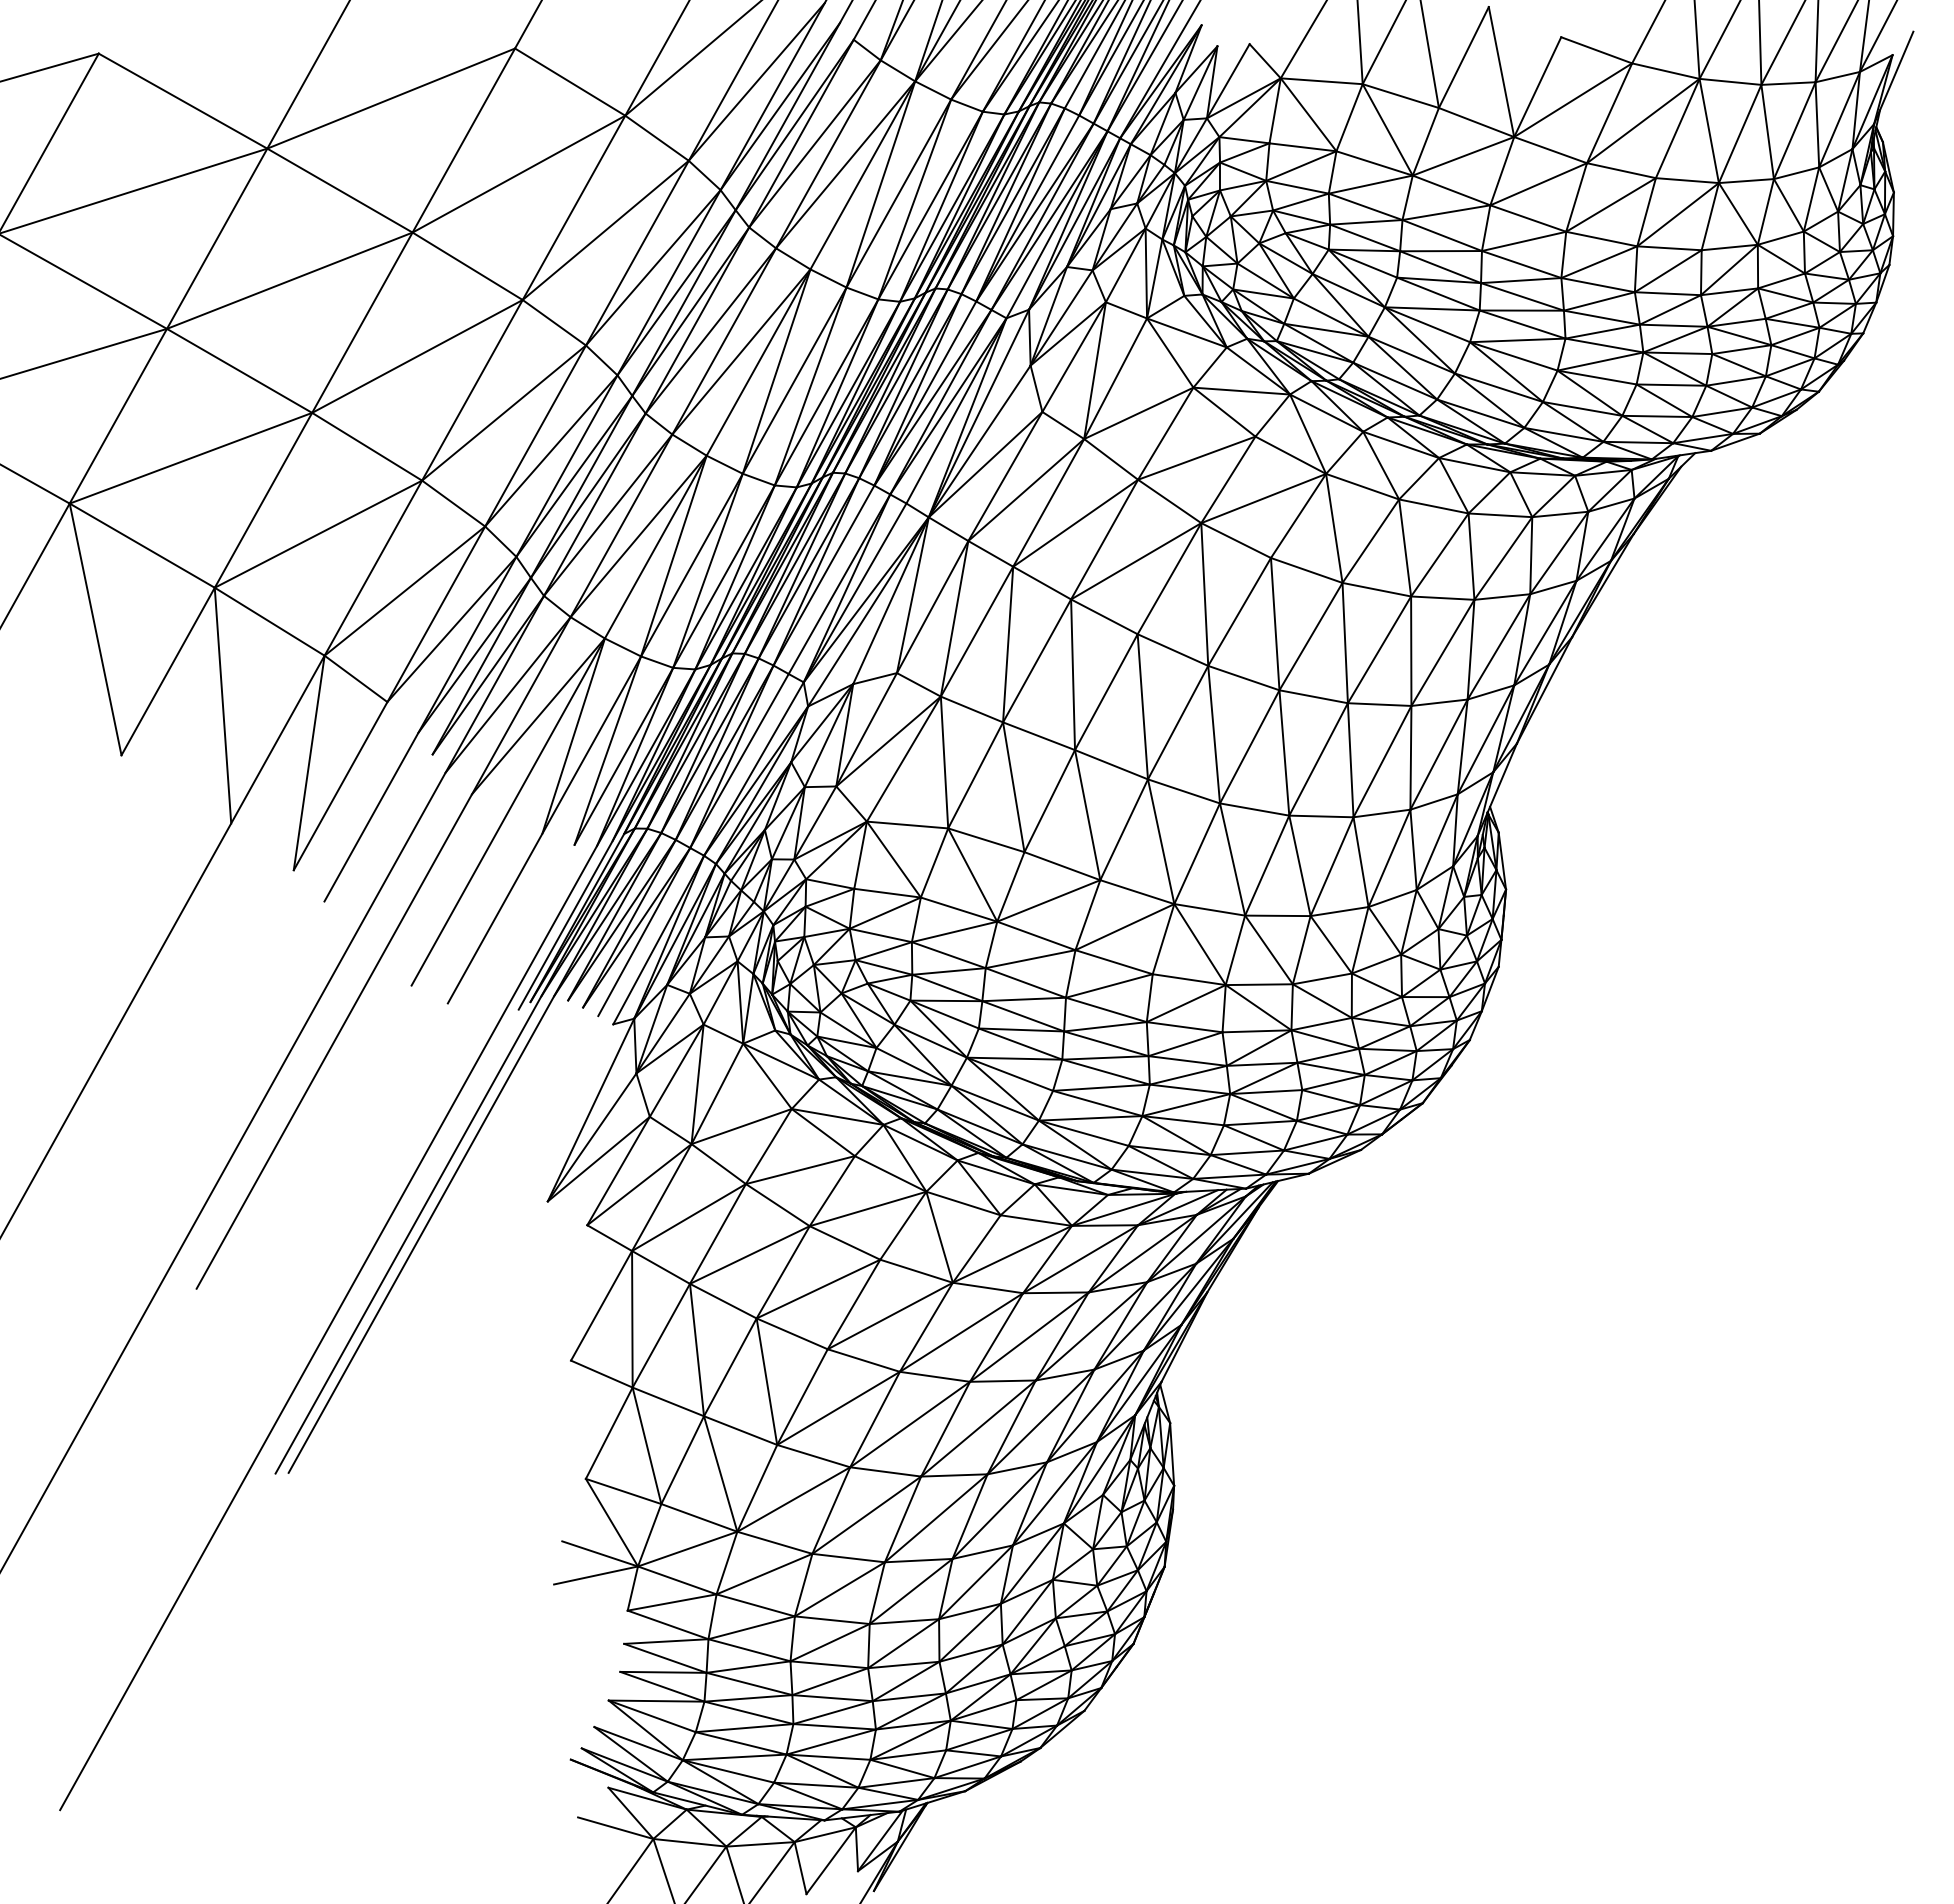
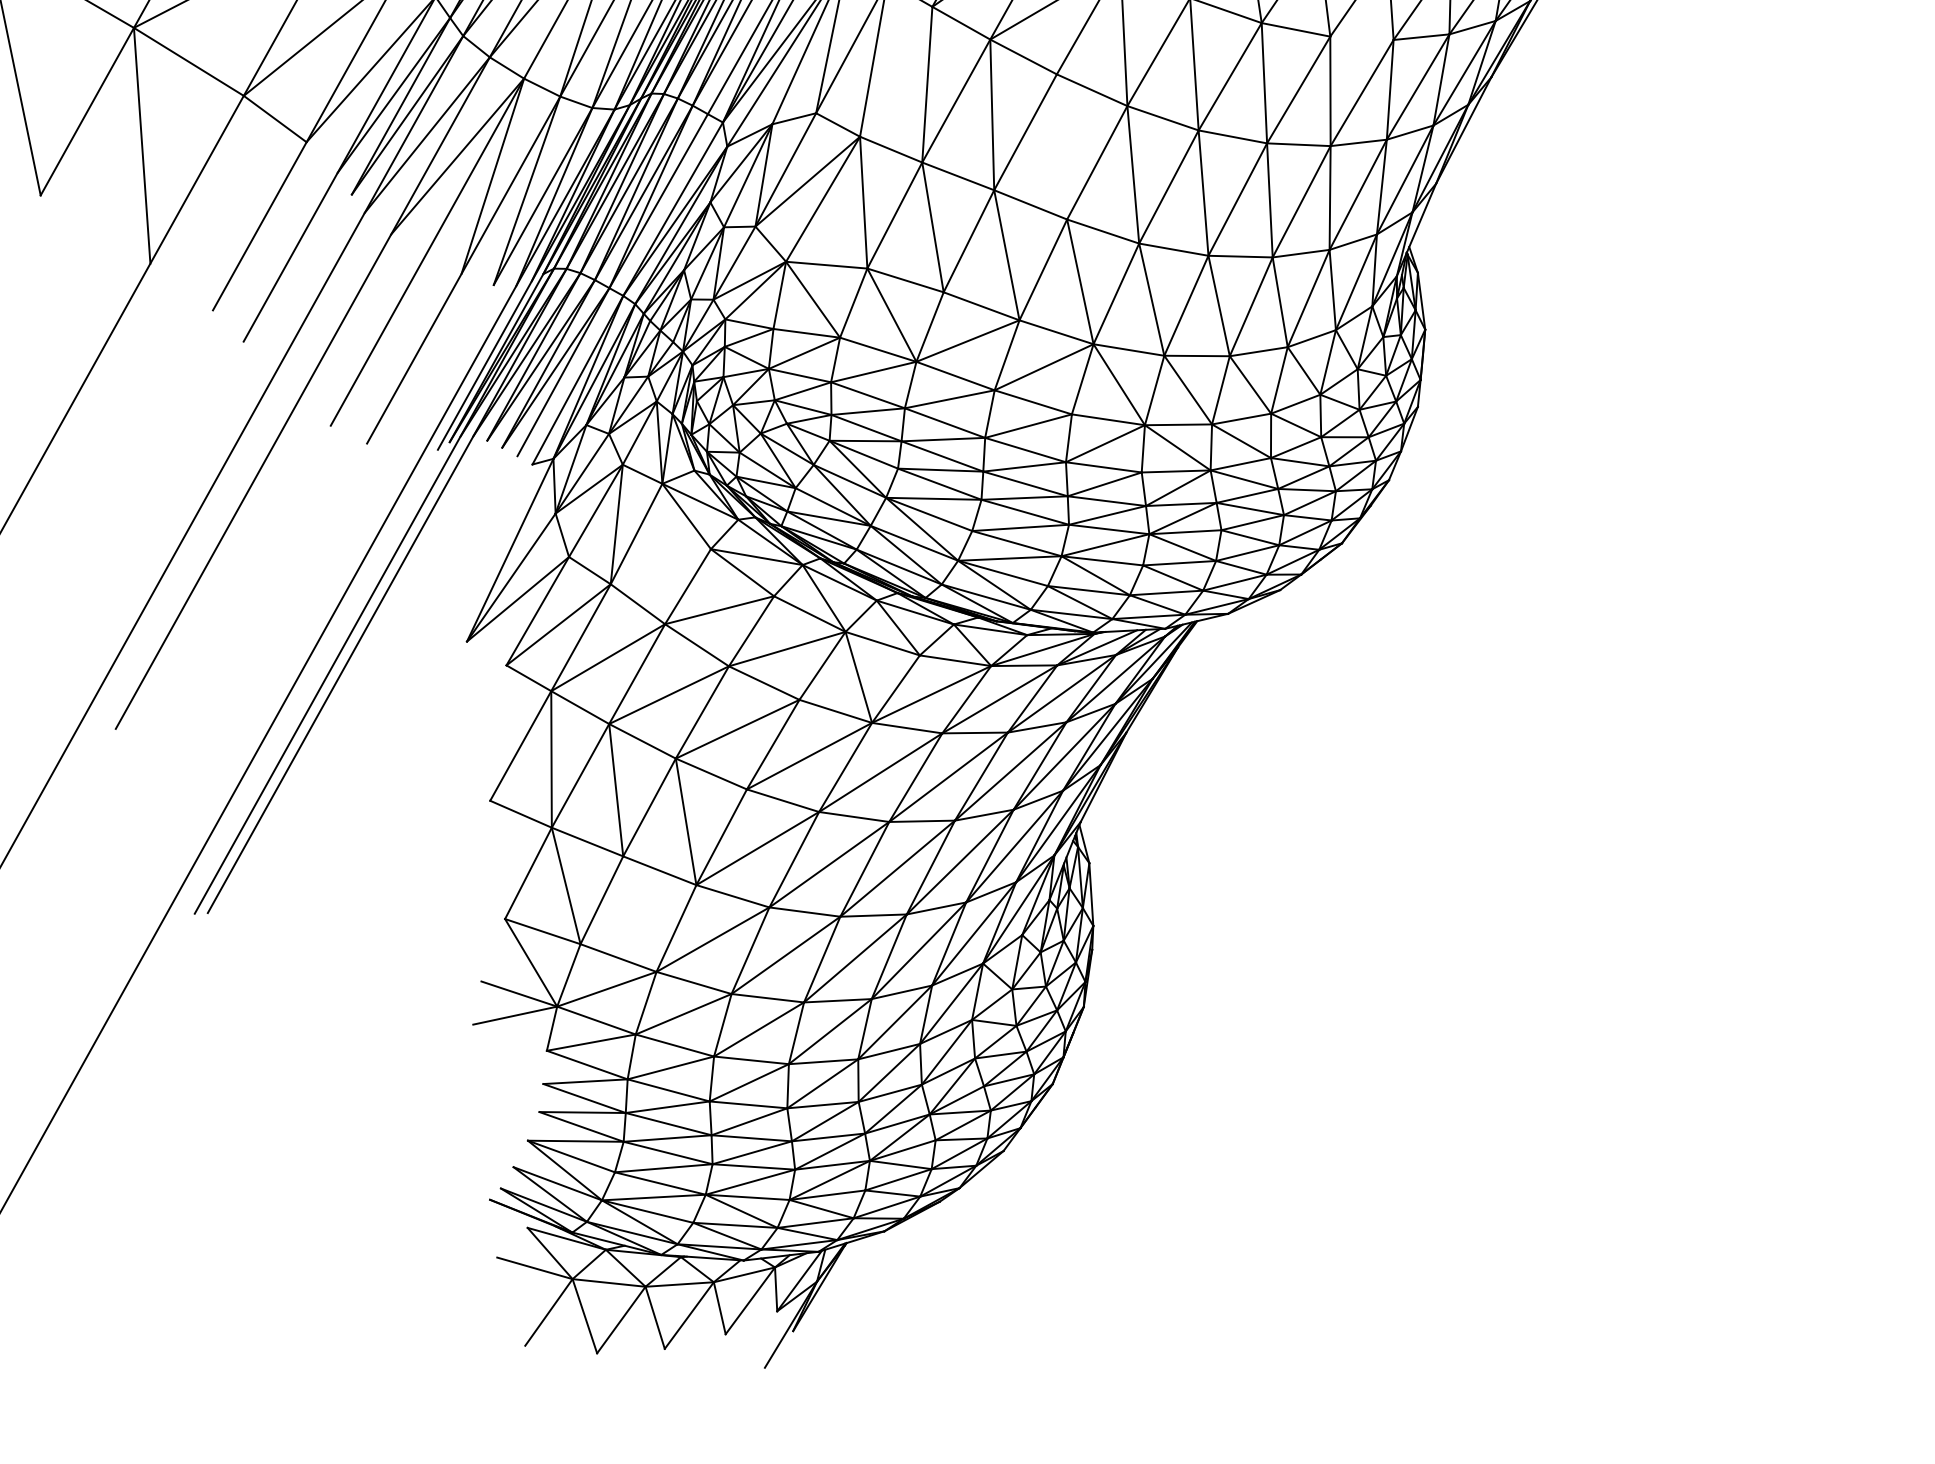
line: (1442, 597) -> (1361, 37), removed
line: (976, 631) -> (895, 71), removed
line: (1142, 706) -> (1061, 146), removed
line: (308, 762) -> (227, 202), removed
line: (741, 1126) -> (660, 566), removed
line: (720, 1473) -> (639, 913), removed

